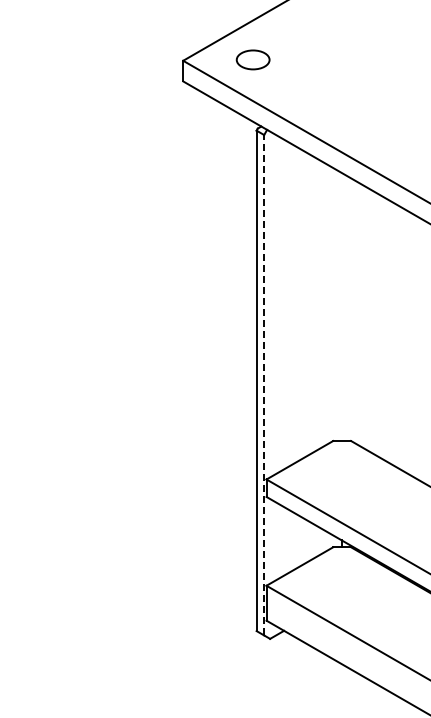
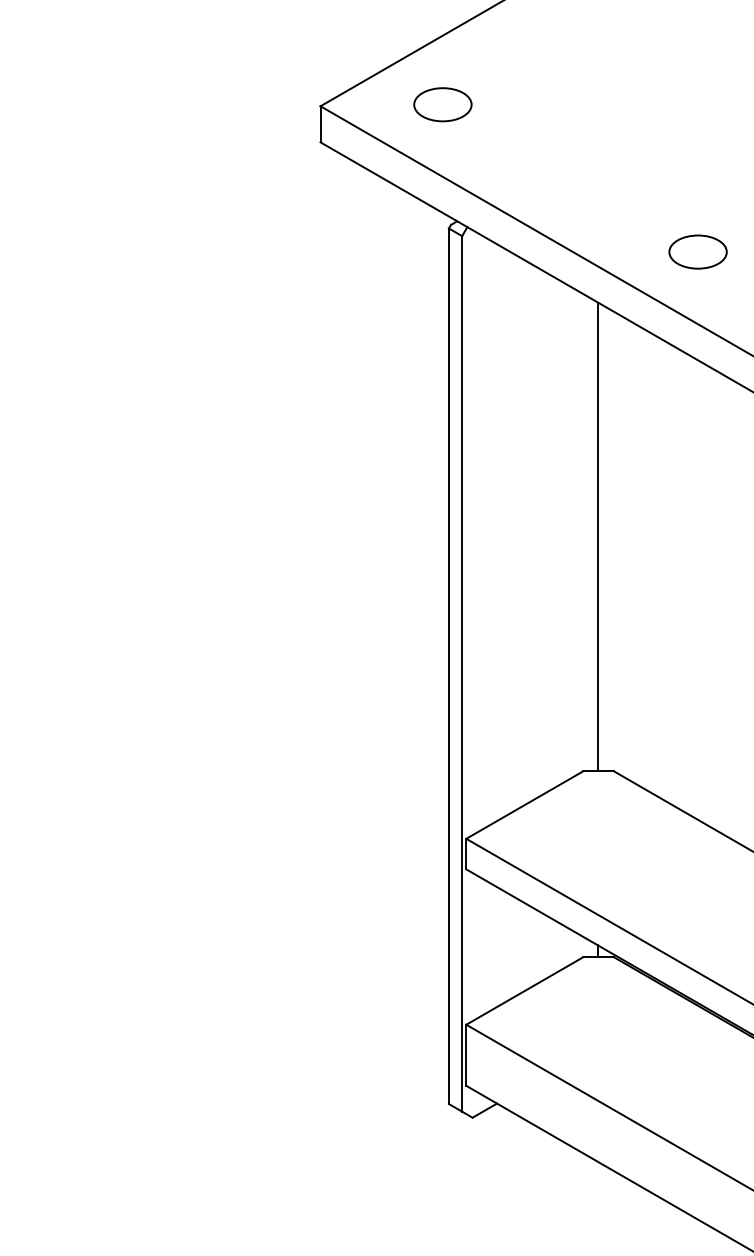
part: (398, 143) -> (697, 250), added
line: (341, 307) -> (597, 537), added
line: (264, 384) -> (462, 672), dashed -> solid

